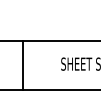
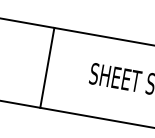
line: (22, 65) -> (46, 67), moved

